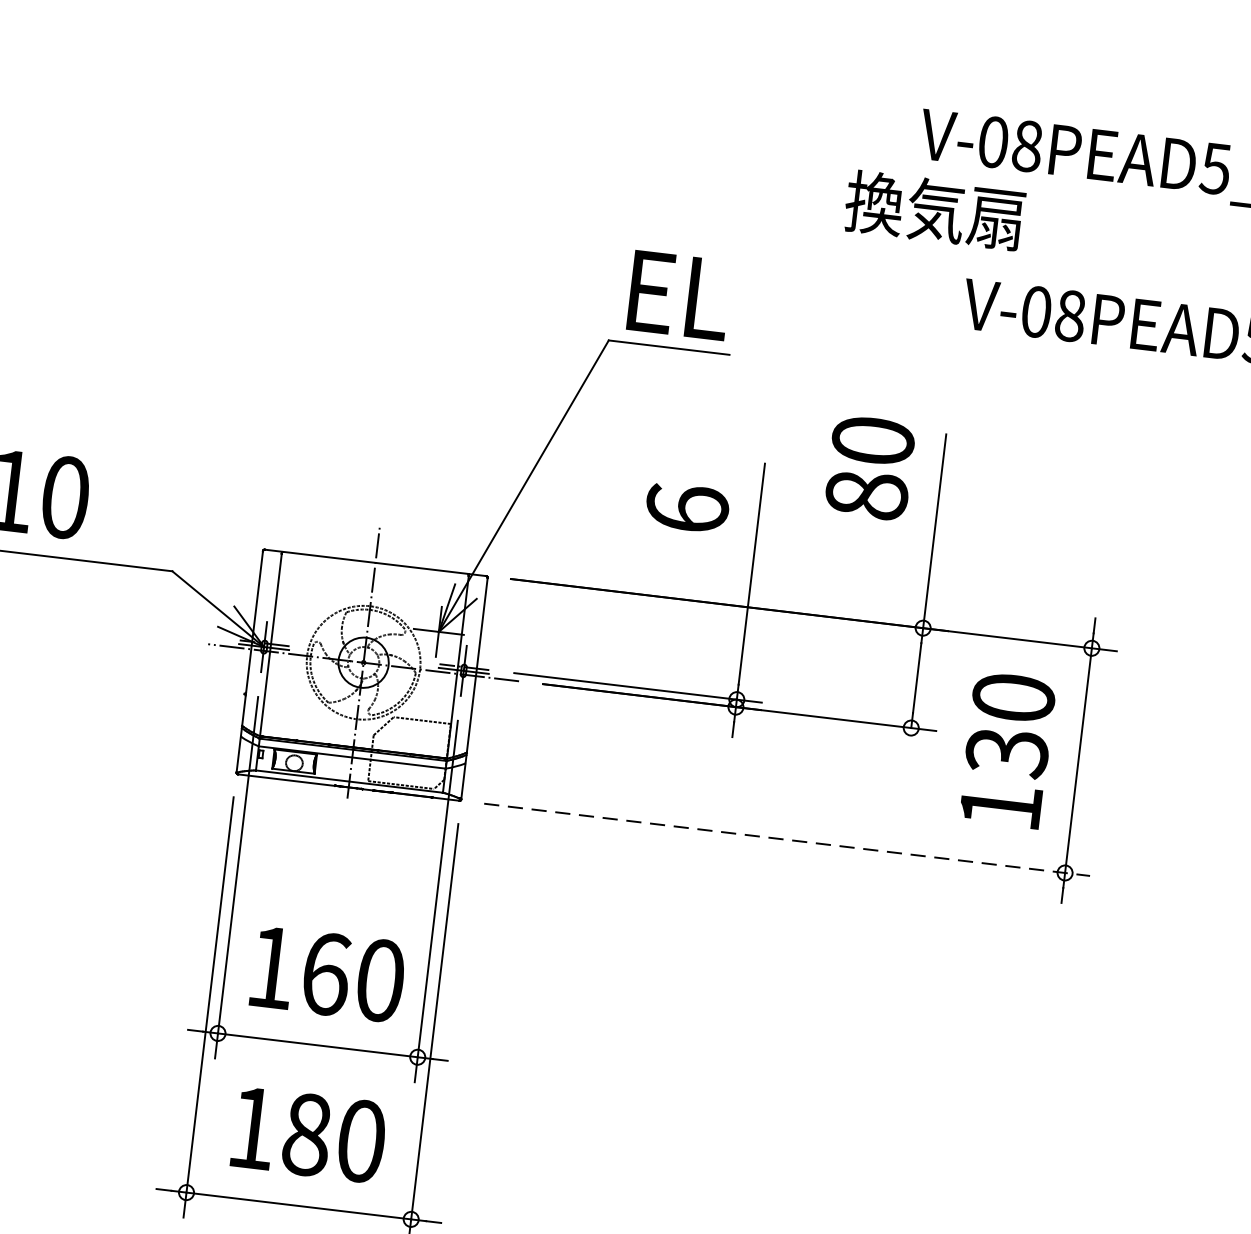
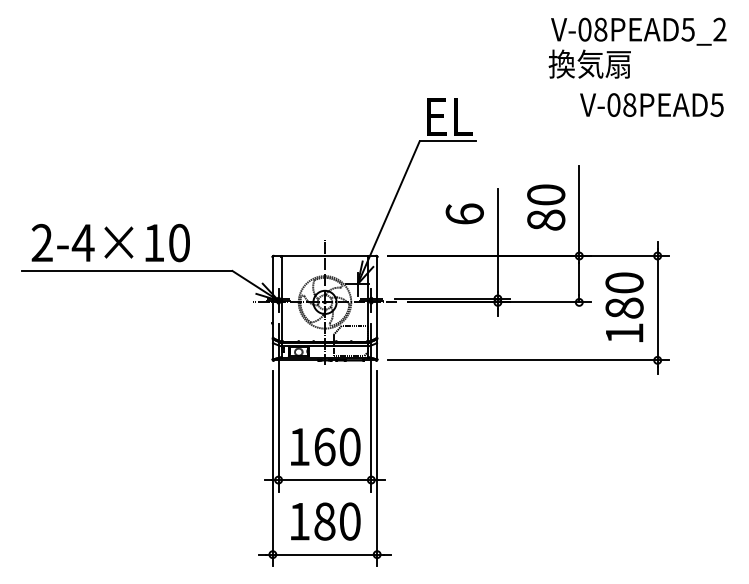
text: (934, 208) -> (589, 63), moved
text: (870, 467) -> (546, 207), moved
text: (1007, 752) -> (624, 308), 130 -> 180
line: (786, 840) -> (528, 360), dashed -> solid

